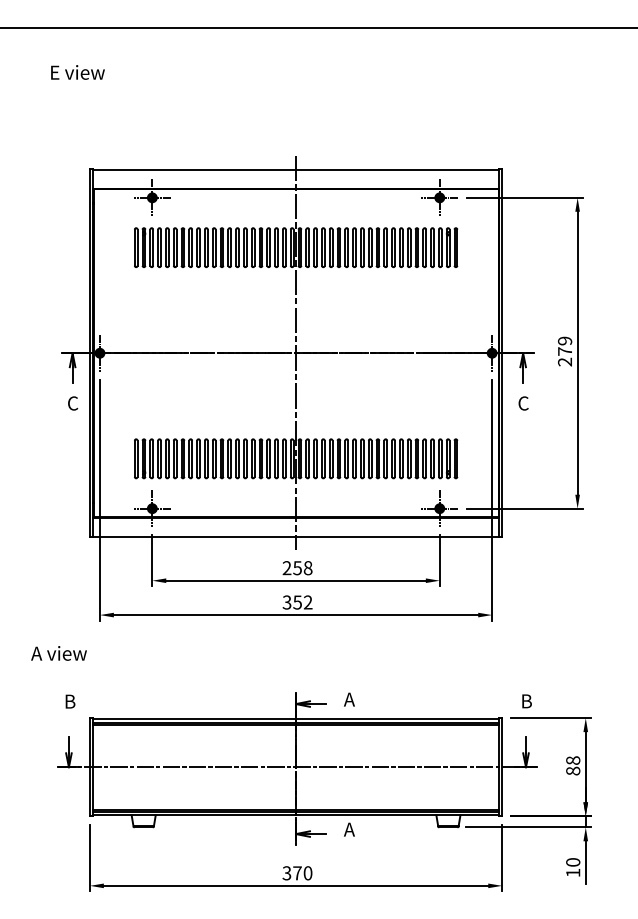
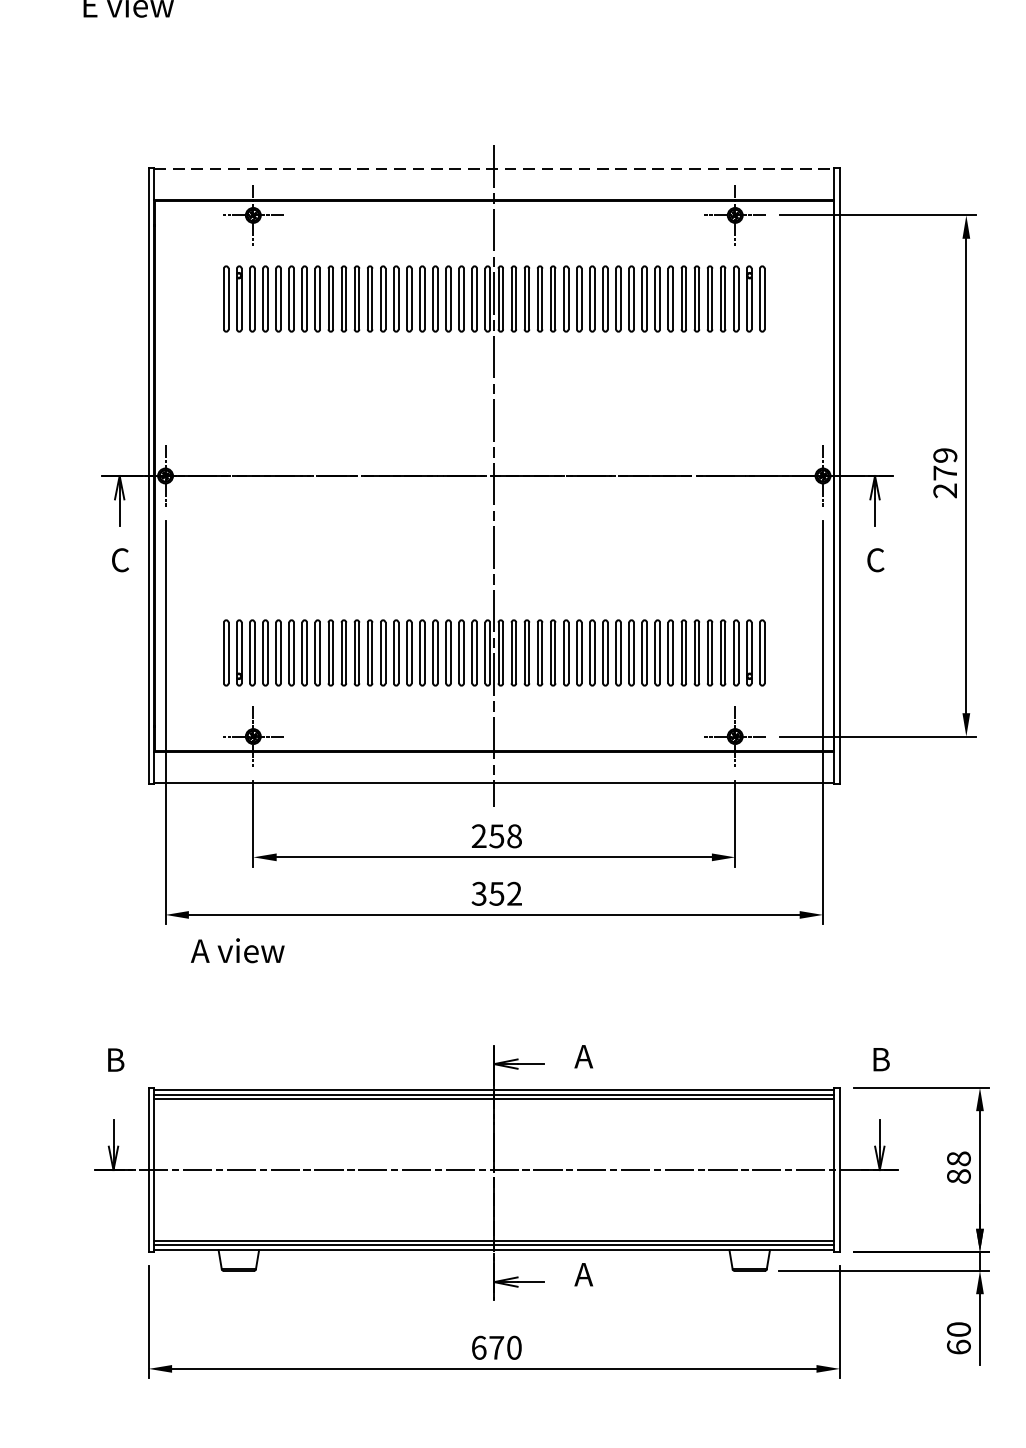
line: (296, 169) -> (495, 167), solid -> dashed
text: (58, 653) -> (236, 950), moved
text: (573, 872) -> (959, 1346), 10 -> 60
text: (286, 873) -> (478, 1348), 370 -> 670

